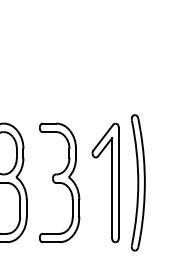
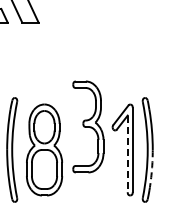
part: (59, 182) -> (88, 126), moved
line: (111, 188) -> (127, 154), solid -> dashed
arc: (143, 209) -> (151, 170), solid -> dashed

